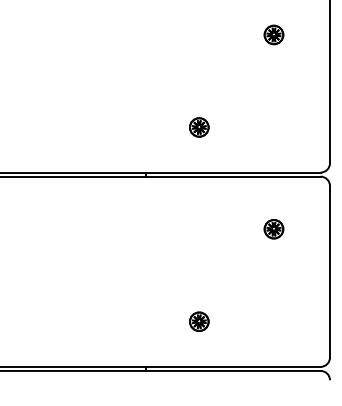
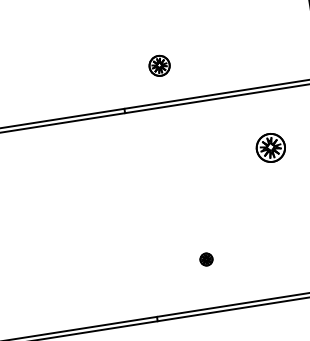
part: (199, 127) -> (159, 65), moved
part: (273, 229) -> (270, 148), size x1.4
part: (199, 321) -> (206, 259), size x0.6

